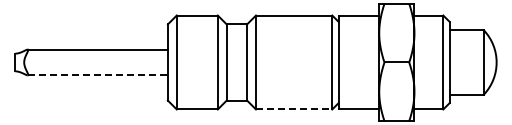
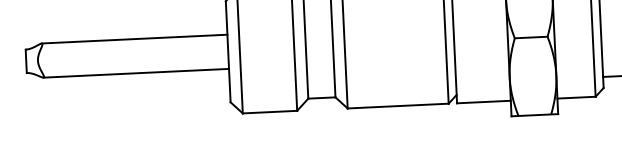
line: (98, 75) -> (137, 73), dashed -> solid
line: (294, 109) -> (398, 106), dashed -> solid

